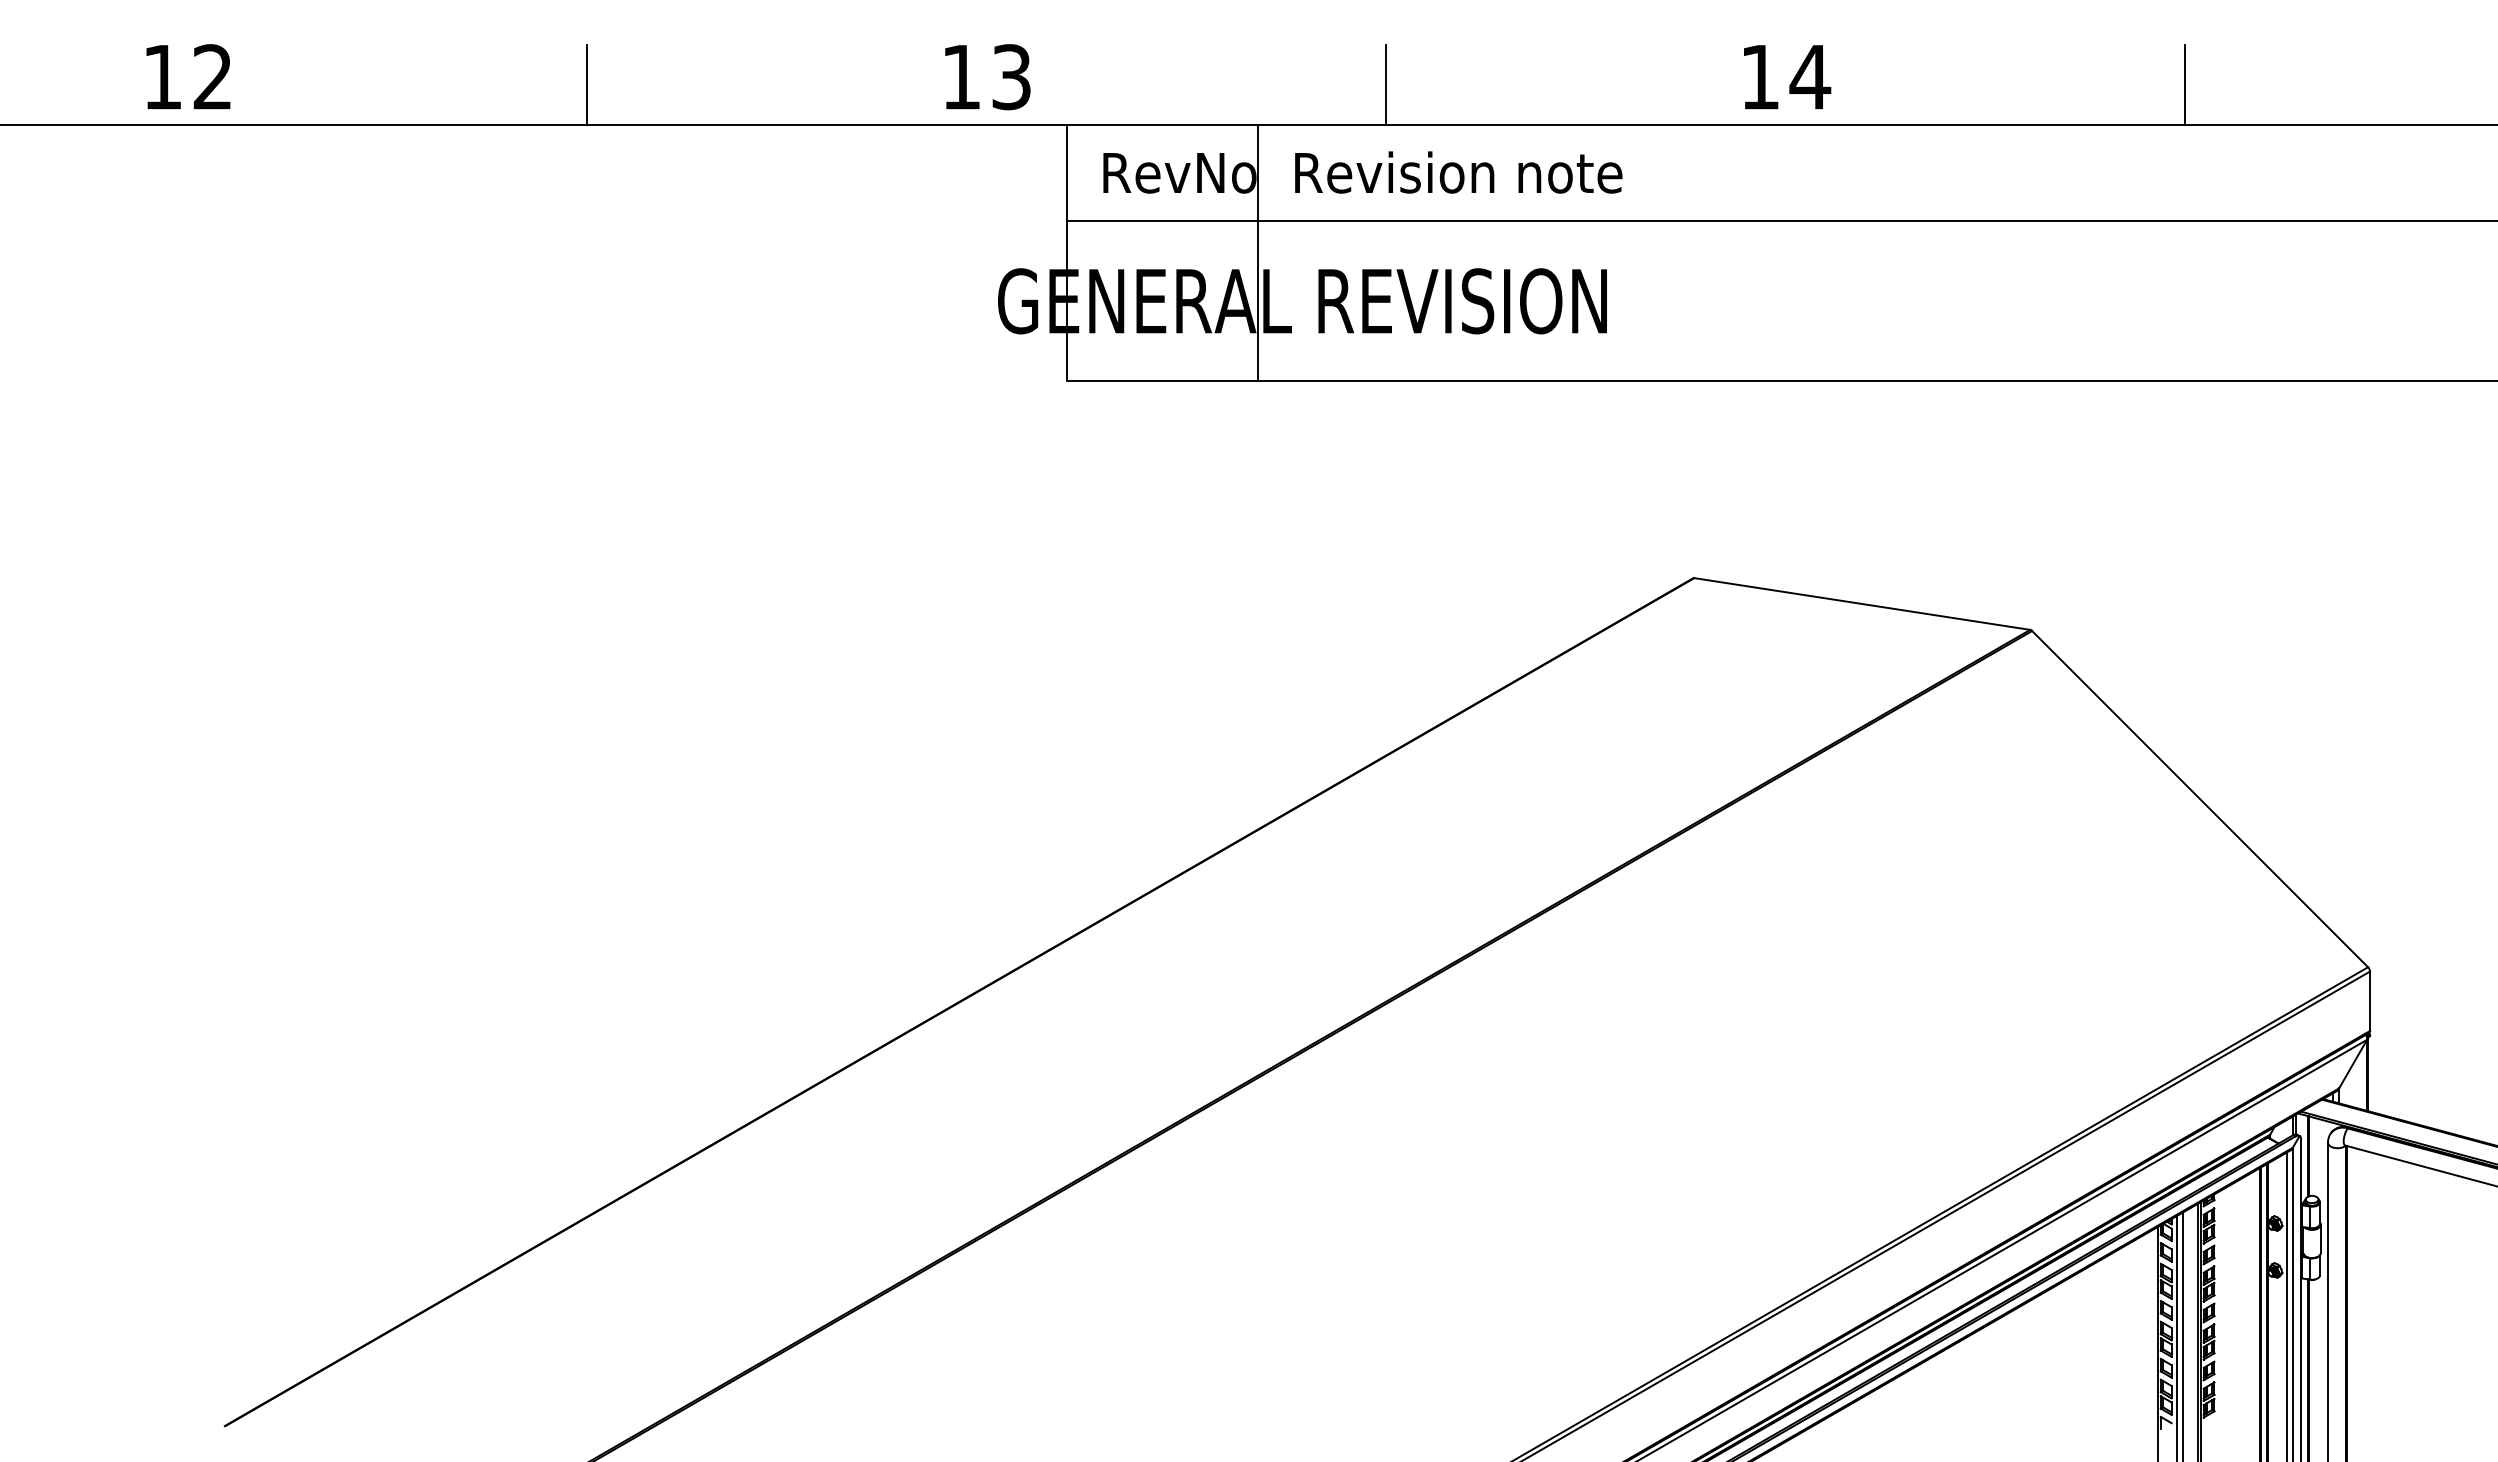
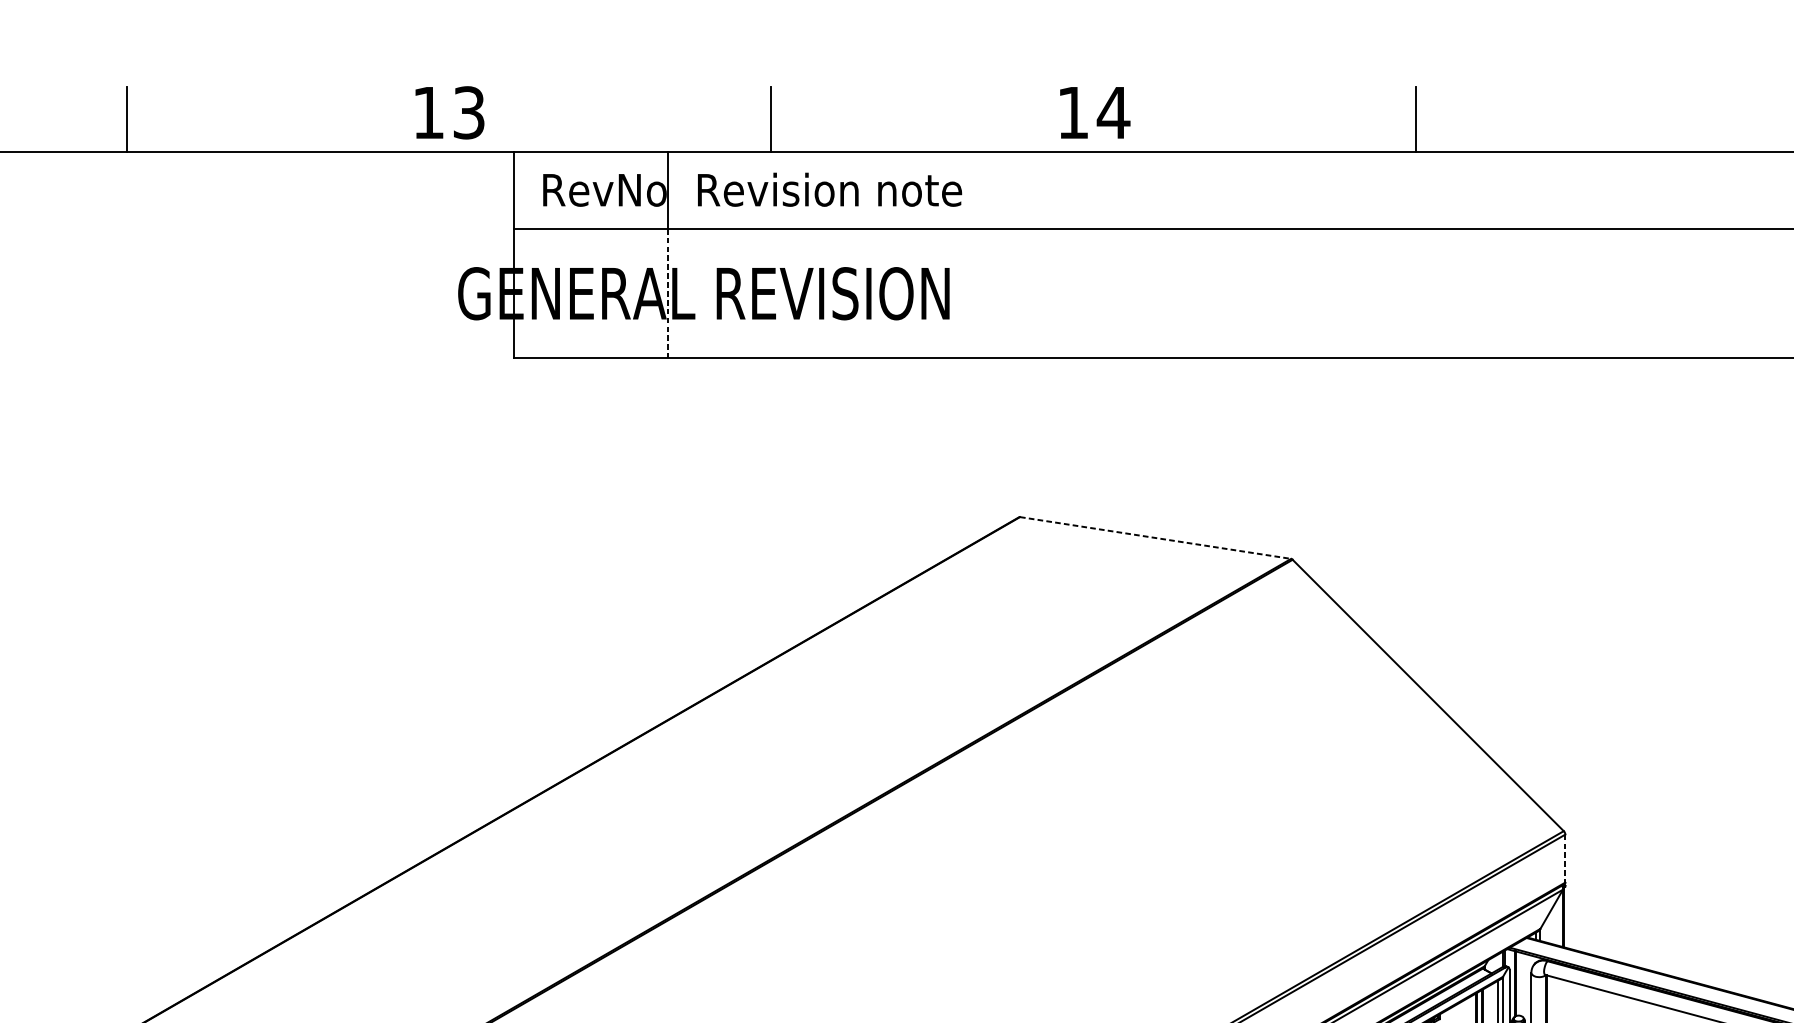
line: (1258, 300) -> (668, 293), solid -> dashed
line: (1862, 604) -> (1155, 538), solid -> dashed
line: (2369, 1001) -> (1564, 858), solid -> dashed

